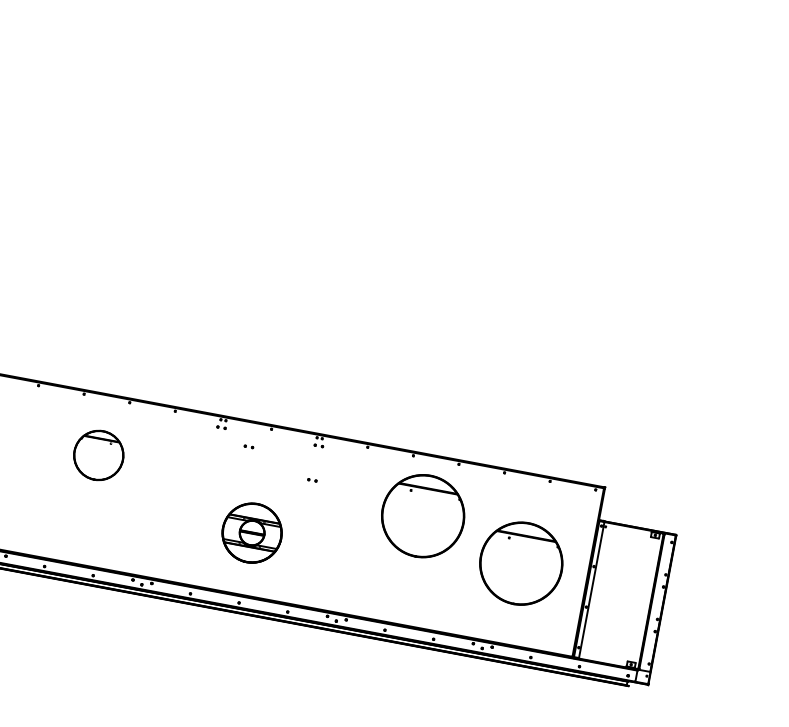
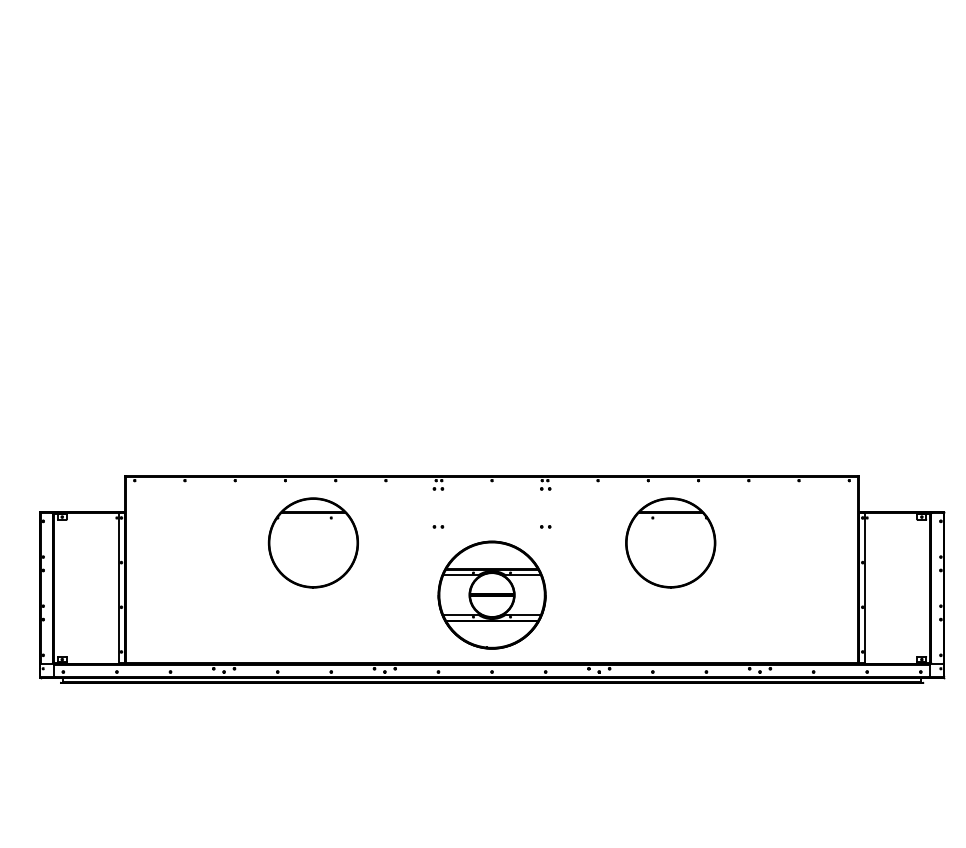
part: (249, 446) -> (438, 526), moved
part: (98, 454) -> (312, 542), size x1.67
part: (251, 532) -> (491, 594), size x1.67
part: (521, 563) -> (784, 573), removed

